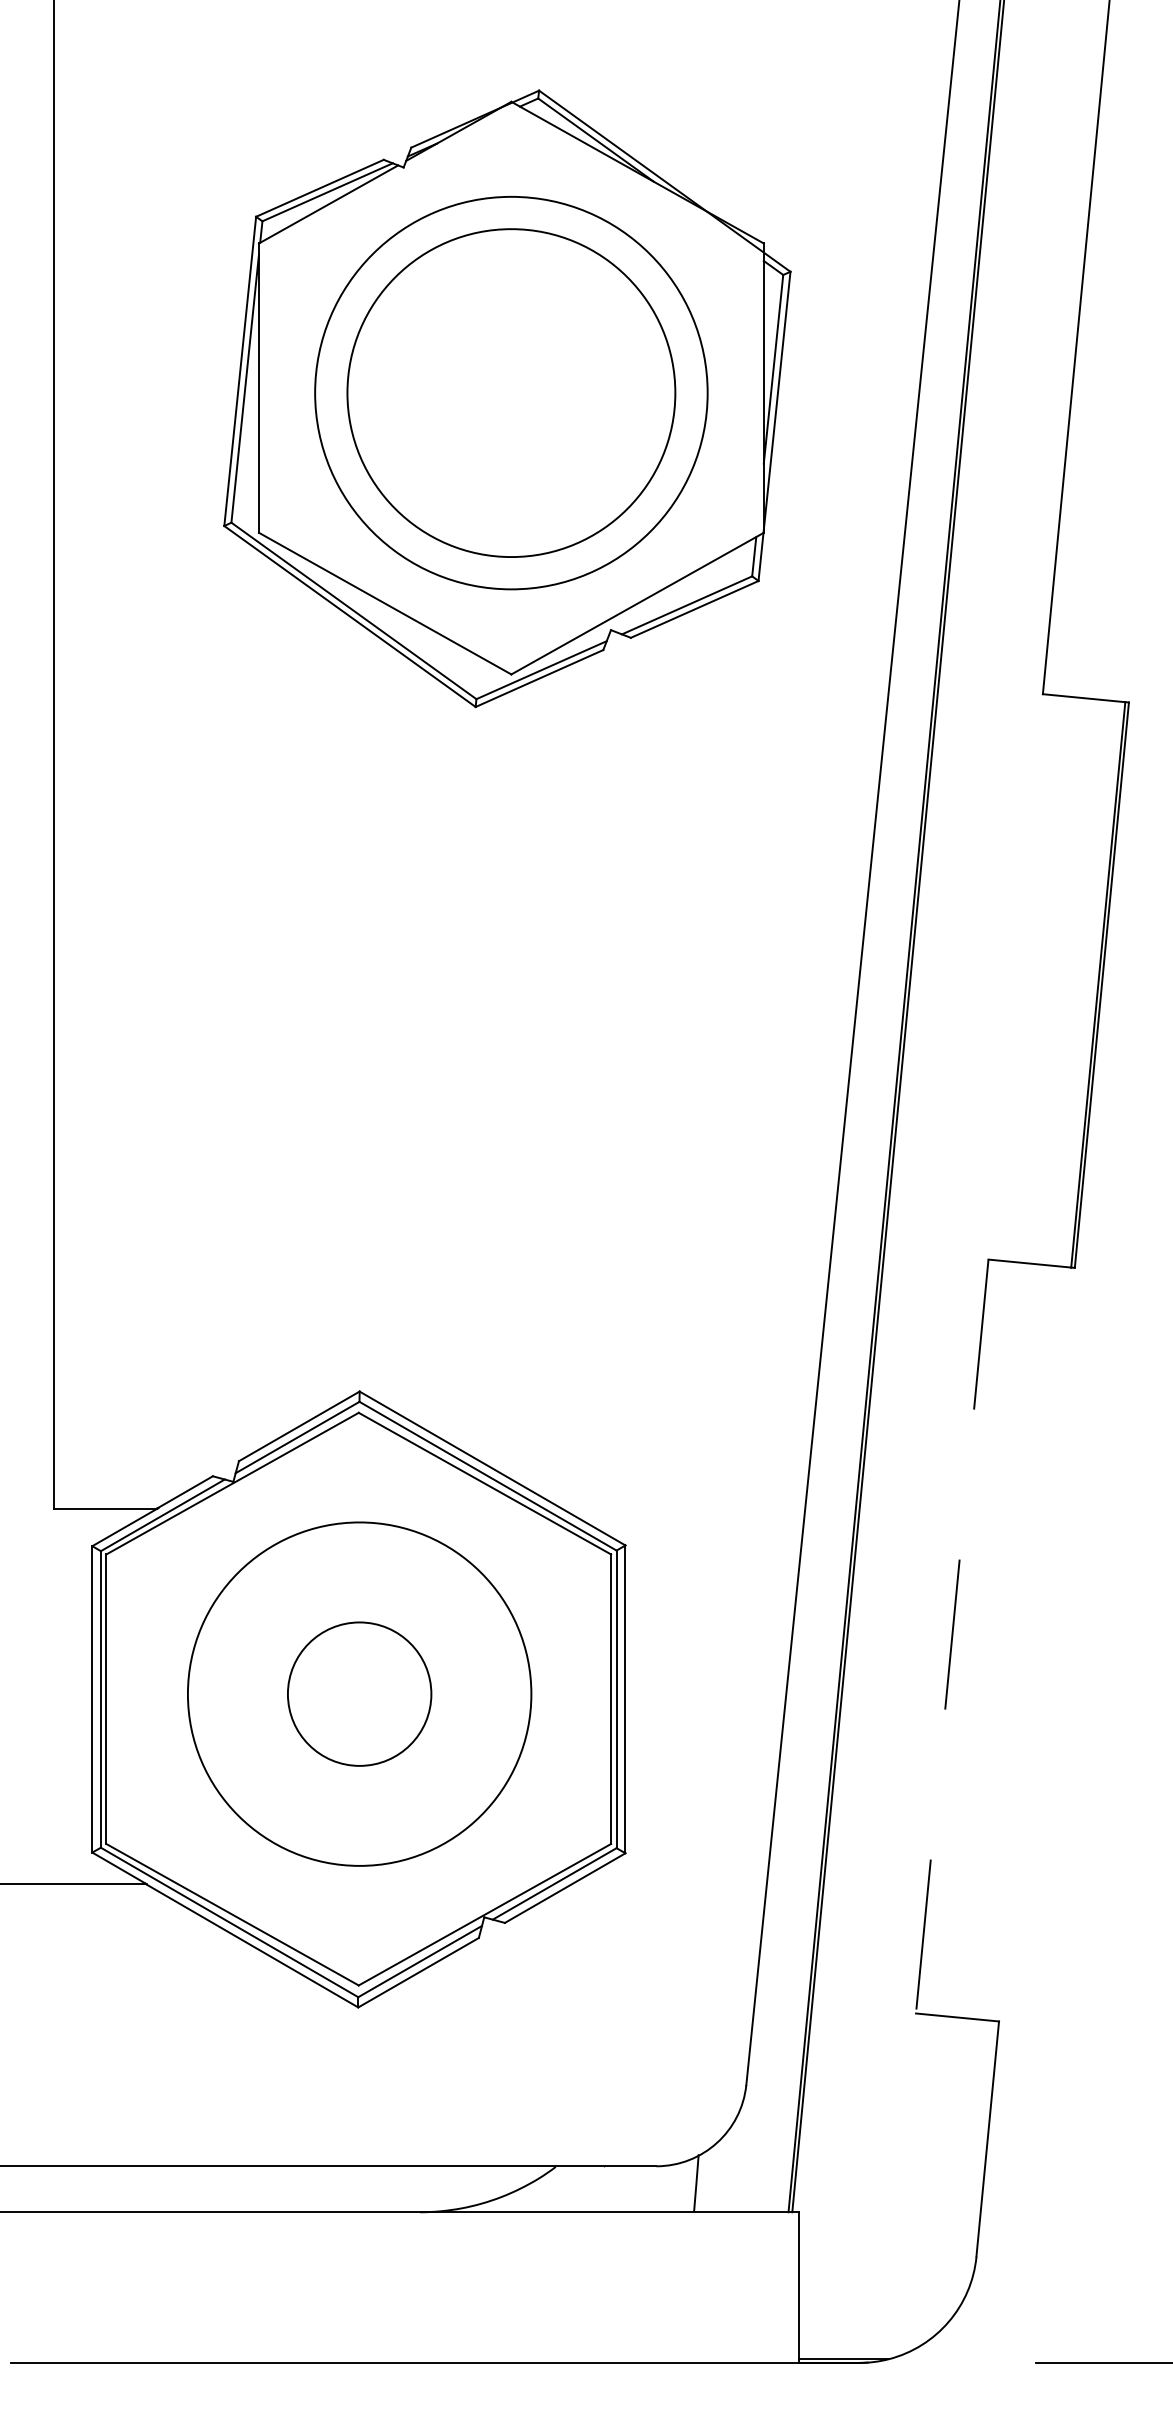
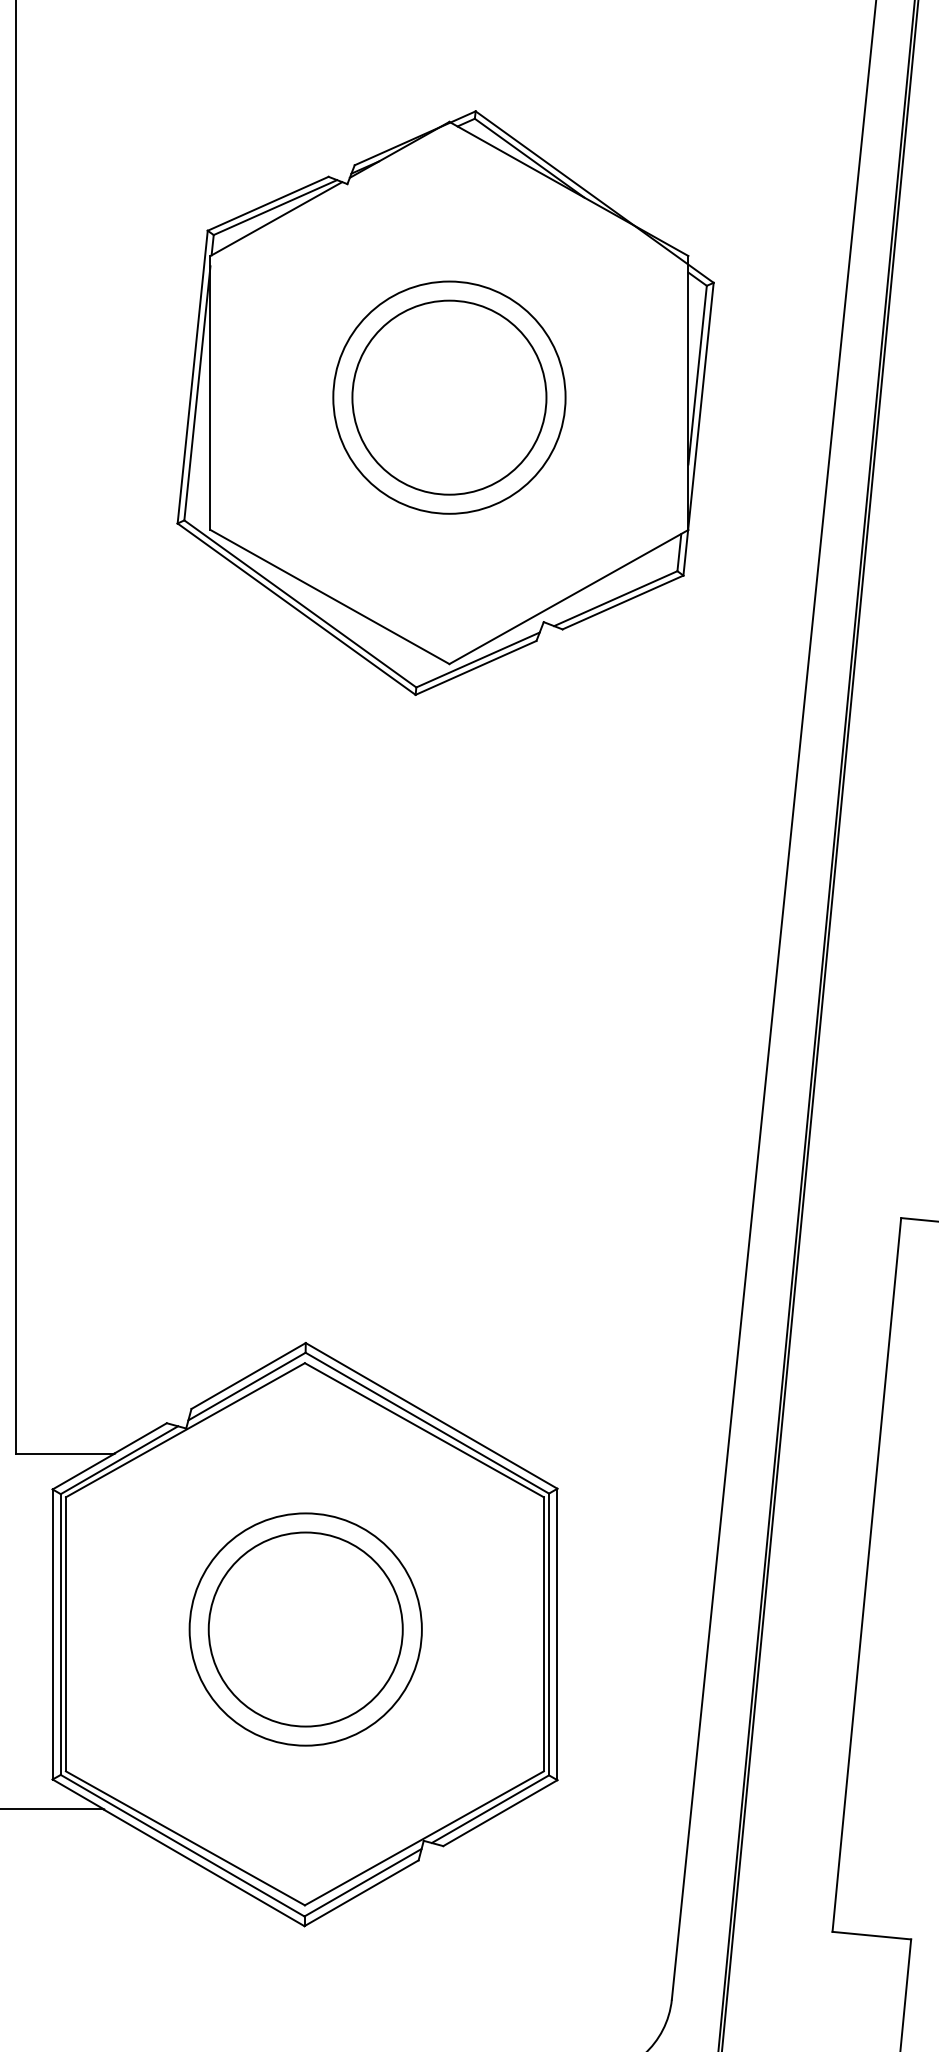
circle: (510, 392) -> (448, 397), size x0.62
circle: (511, 392) -> (449, 397), size x0.62
line: (952, 1636) -> (867, 1574), dashed -> solid
circle: (359, 1693) -> (305, 1628), size x0.71
circle: (359, 1693) -> (305, 1628), size x1.43

